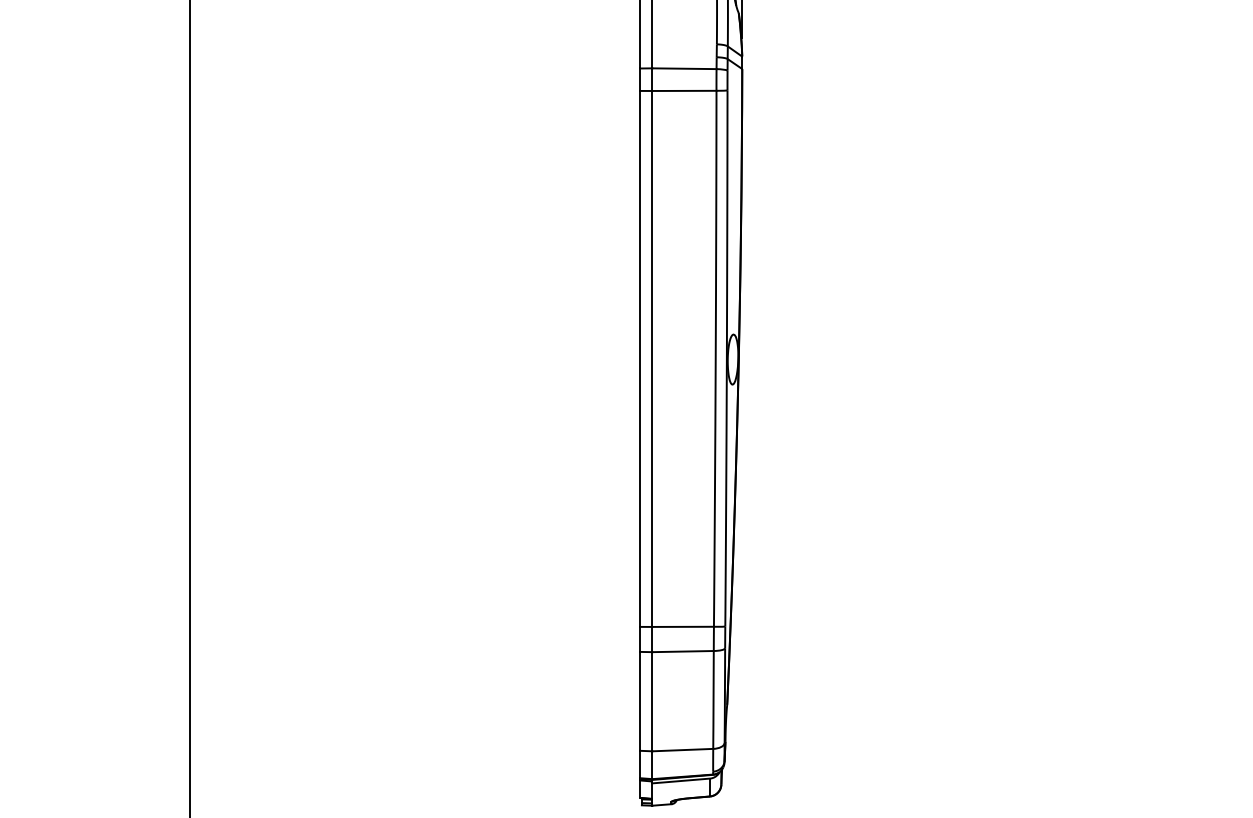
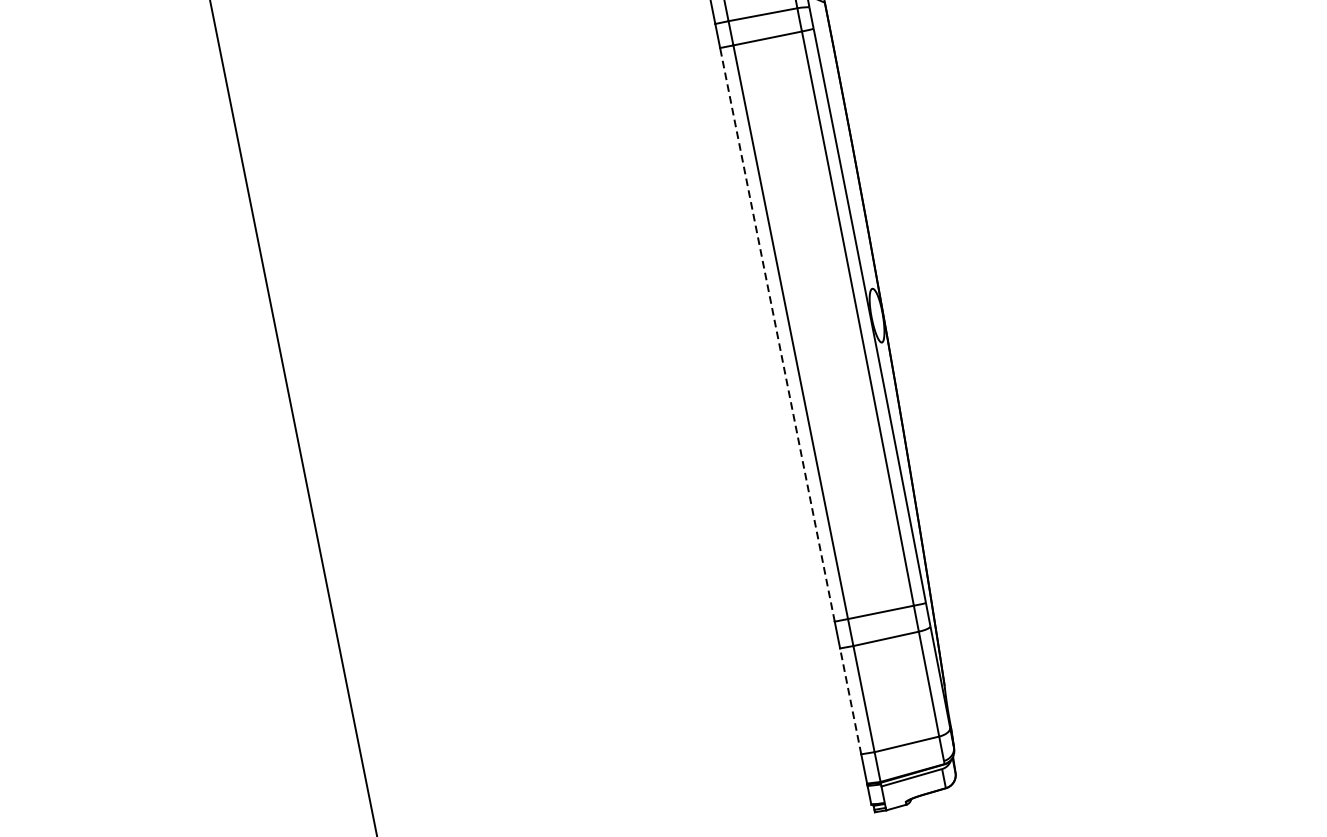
line: (640, 358) -> (777, 334), solid -> dashed
line: (640, 700) -> (851, 700), solid -> dashed

